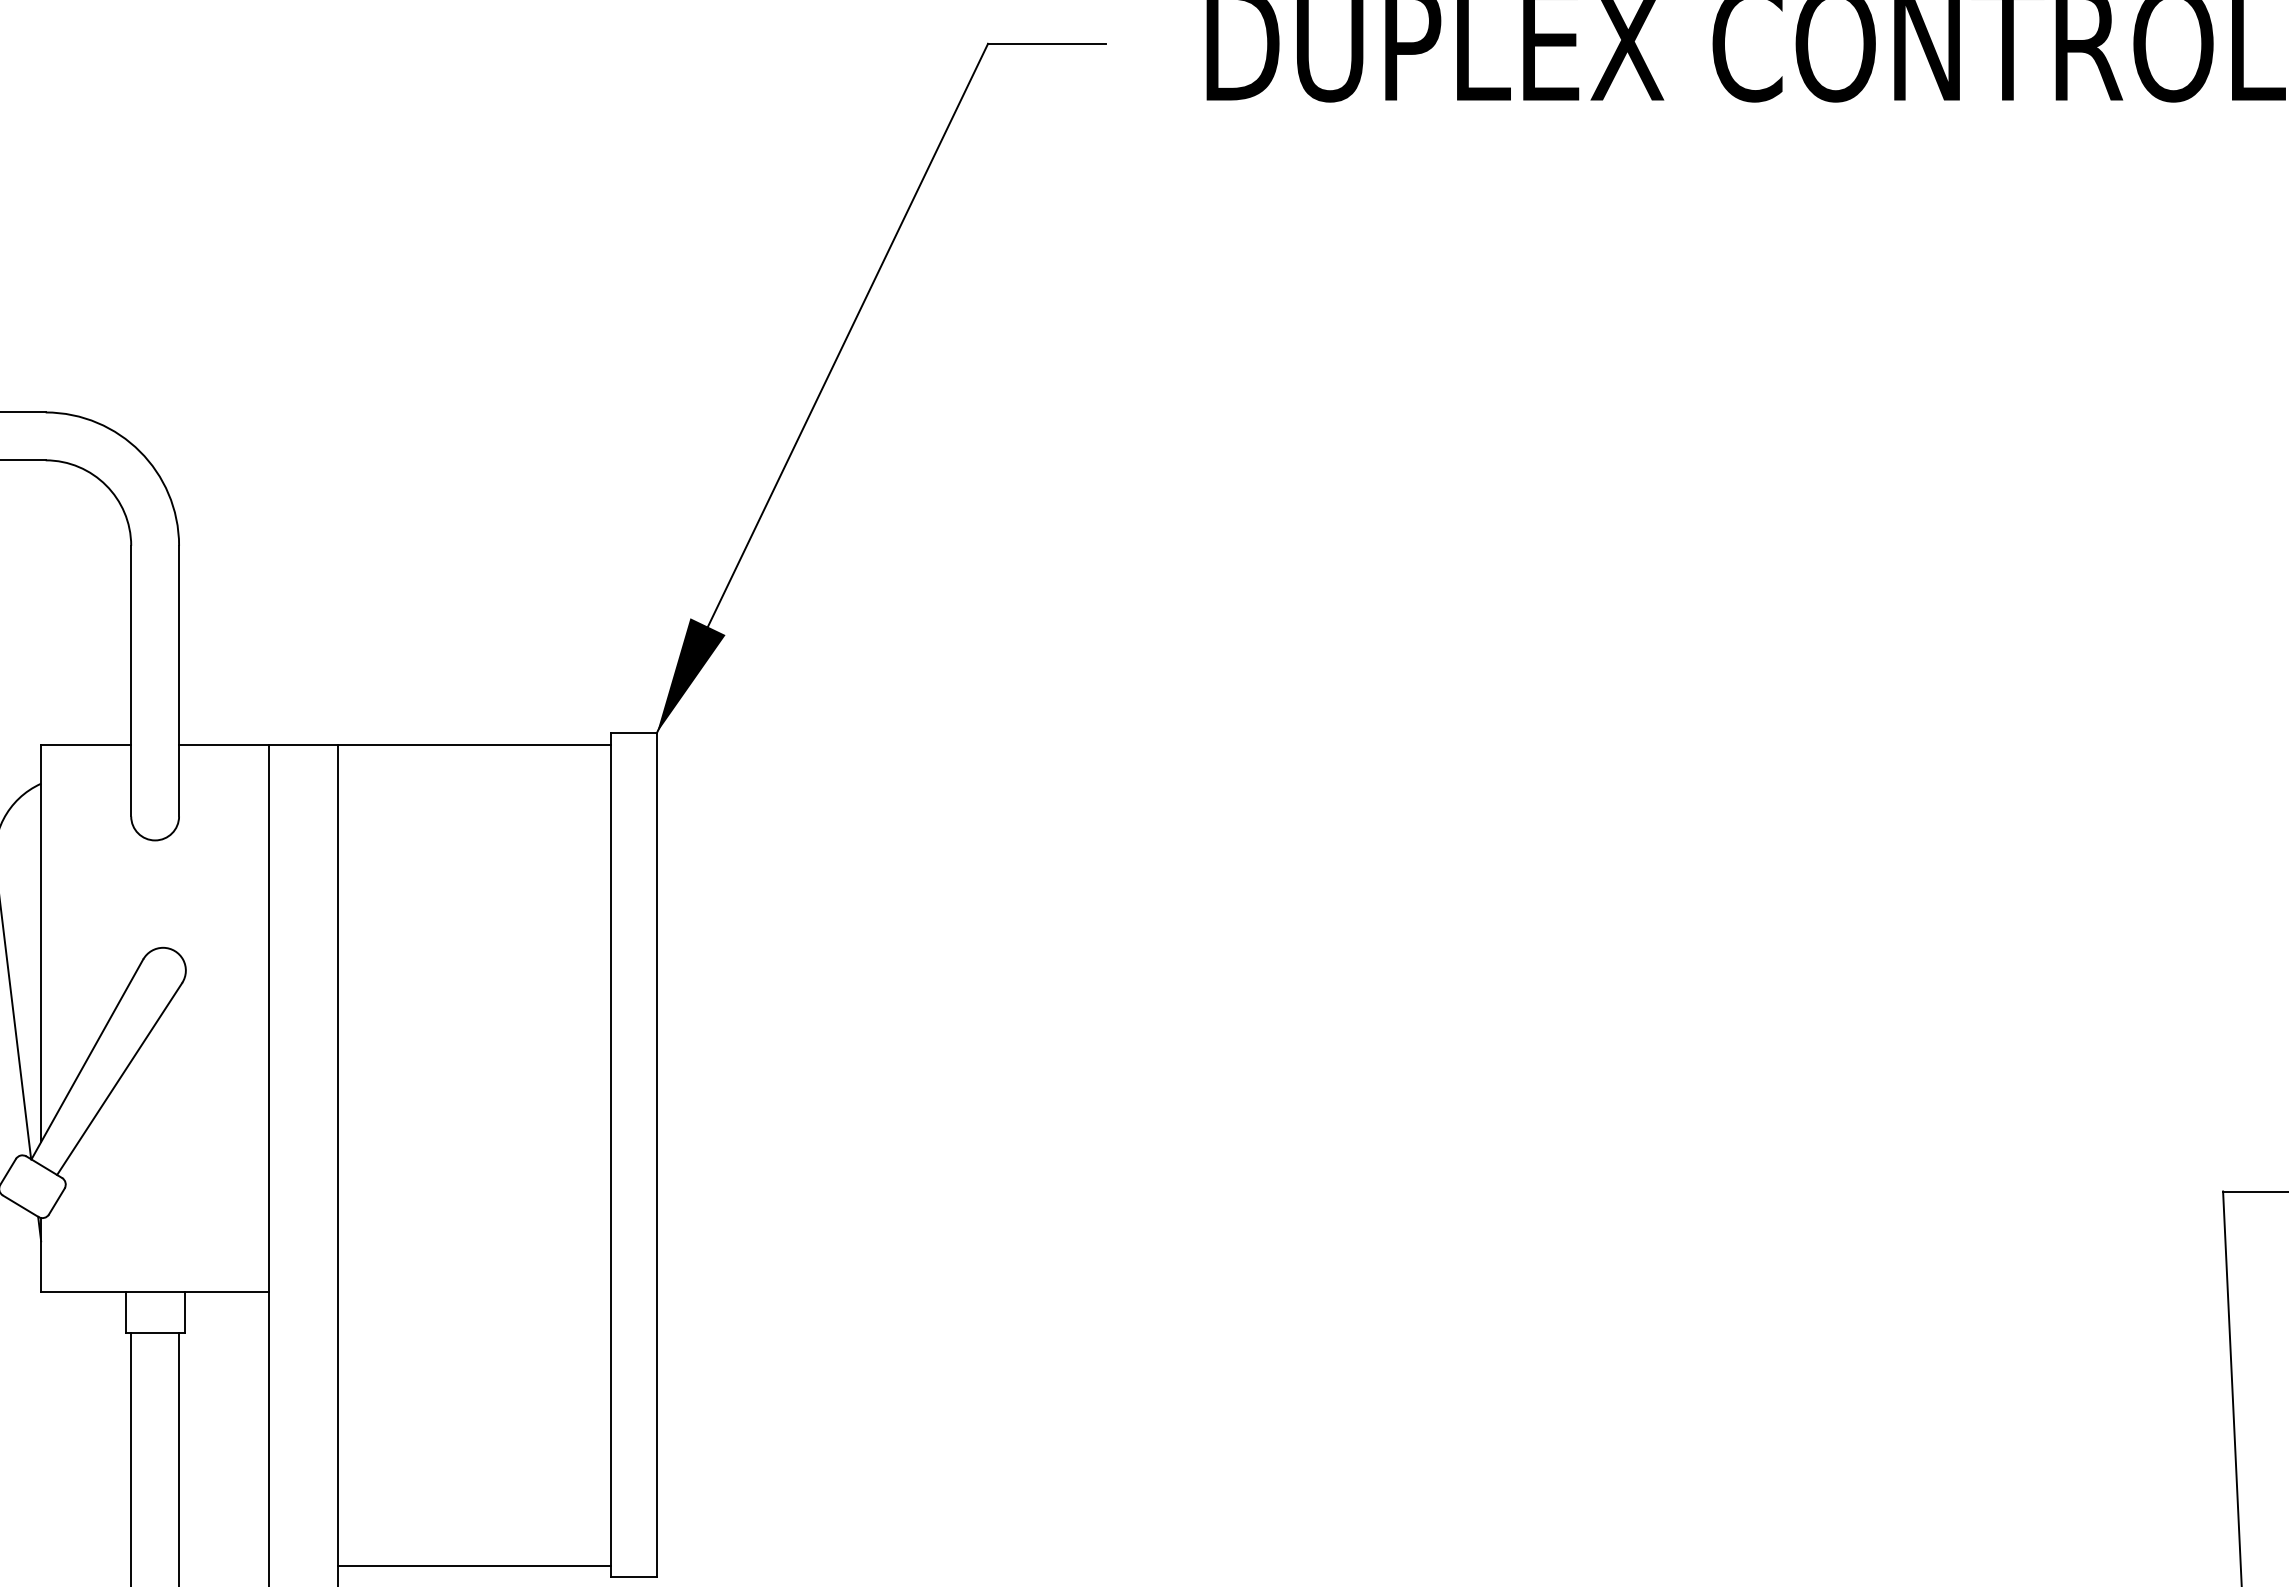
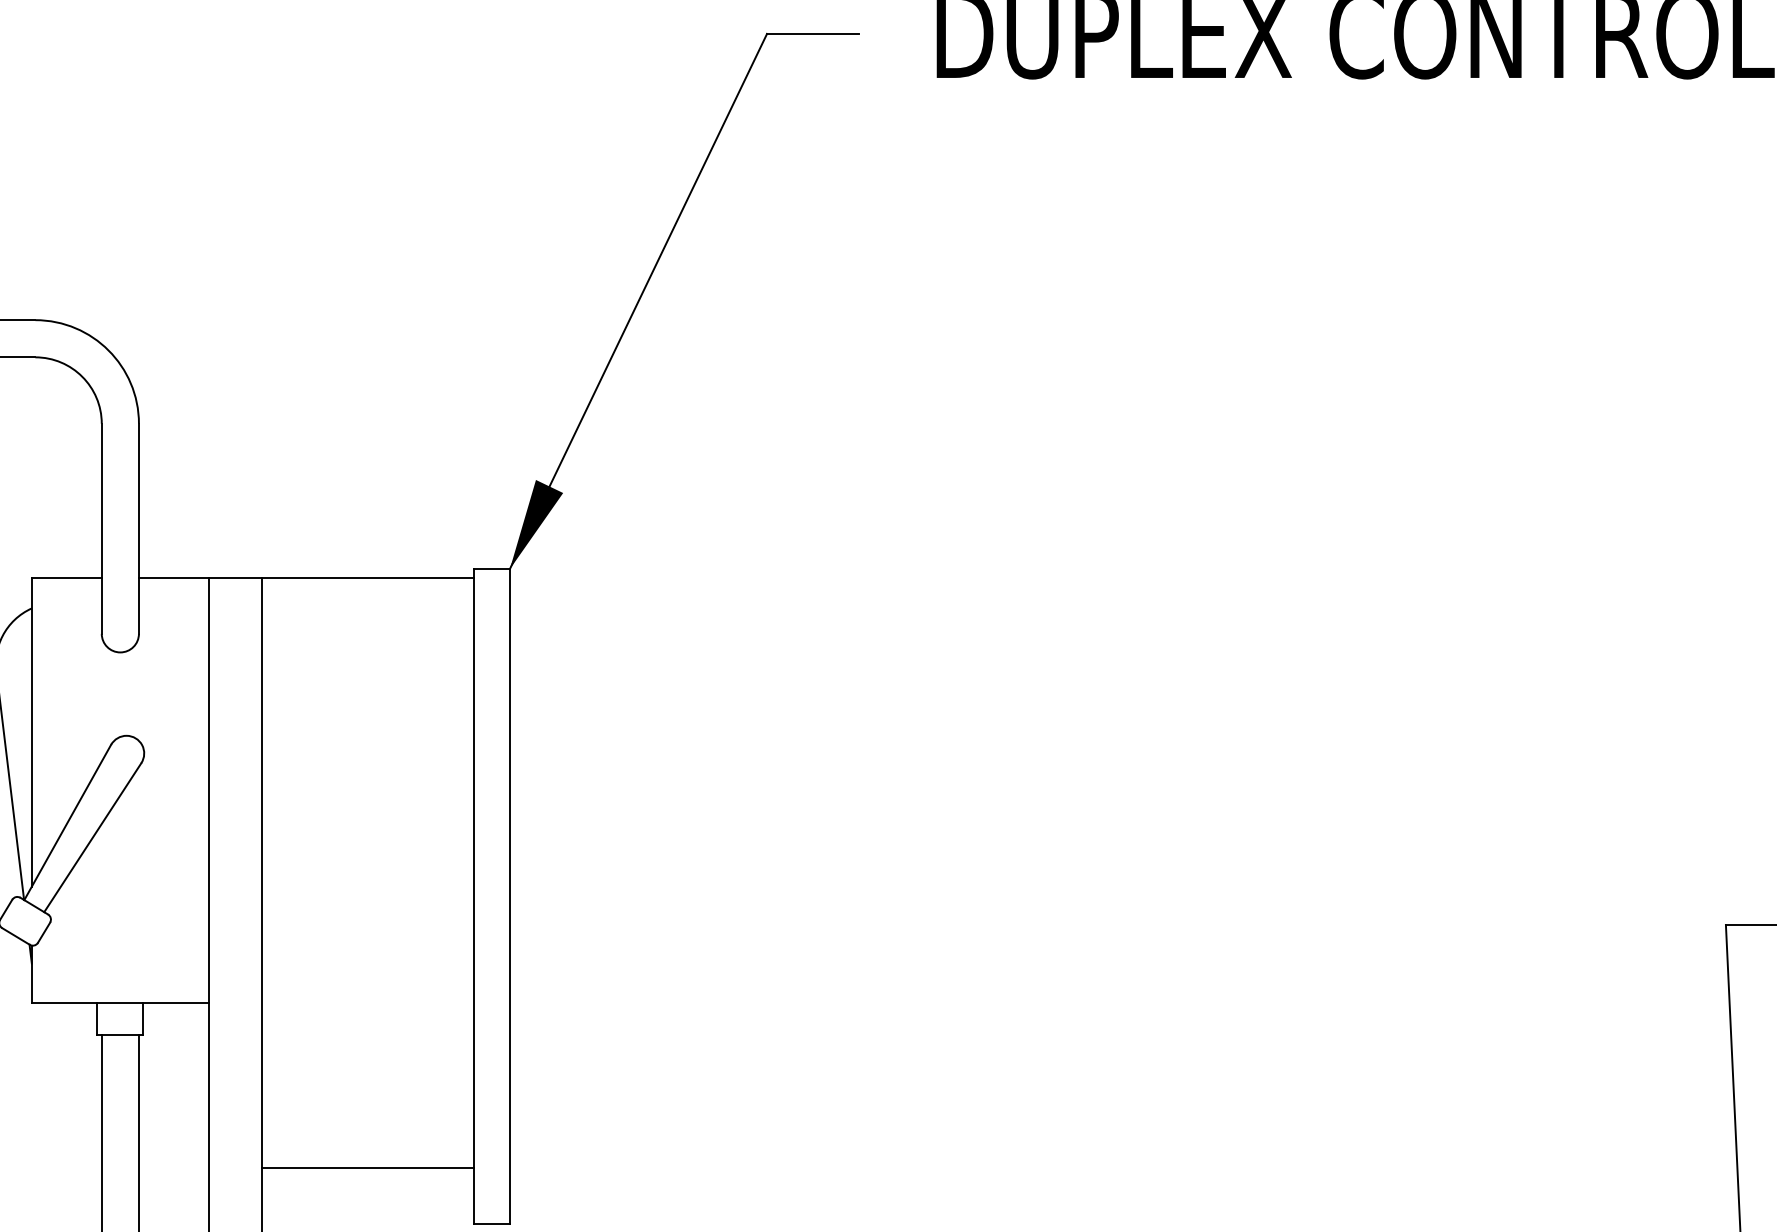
line: (474, 1565) -> (368, 1168), moved

